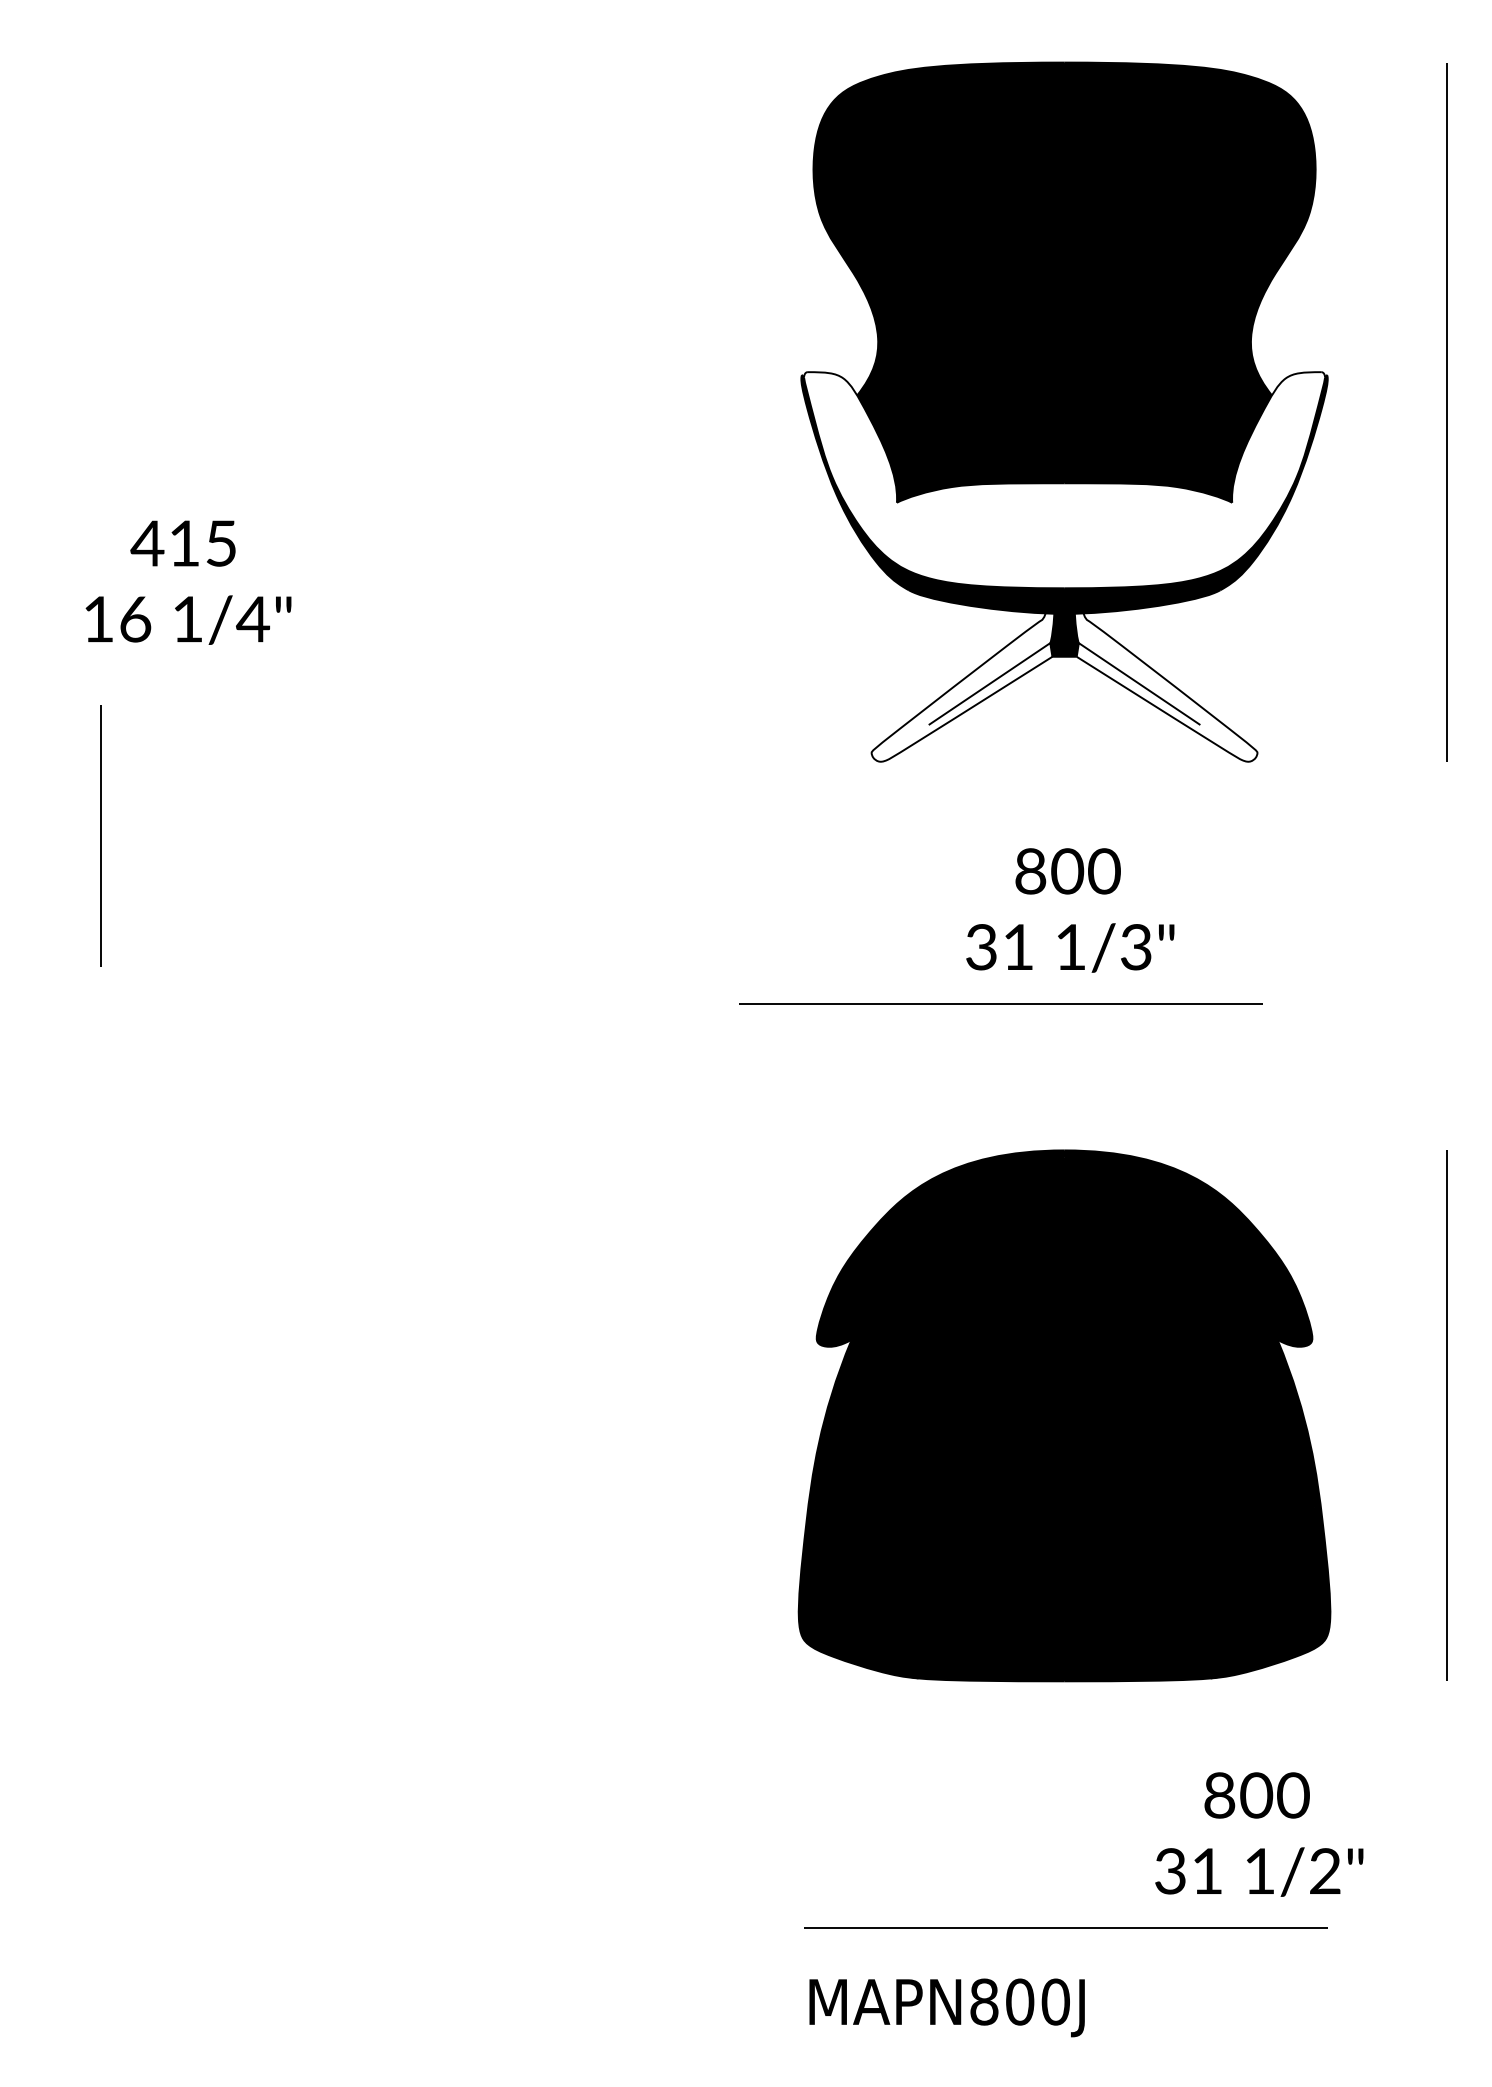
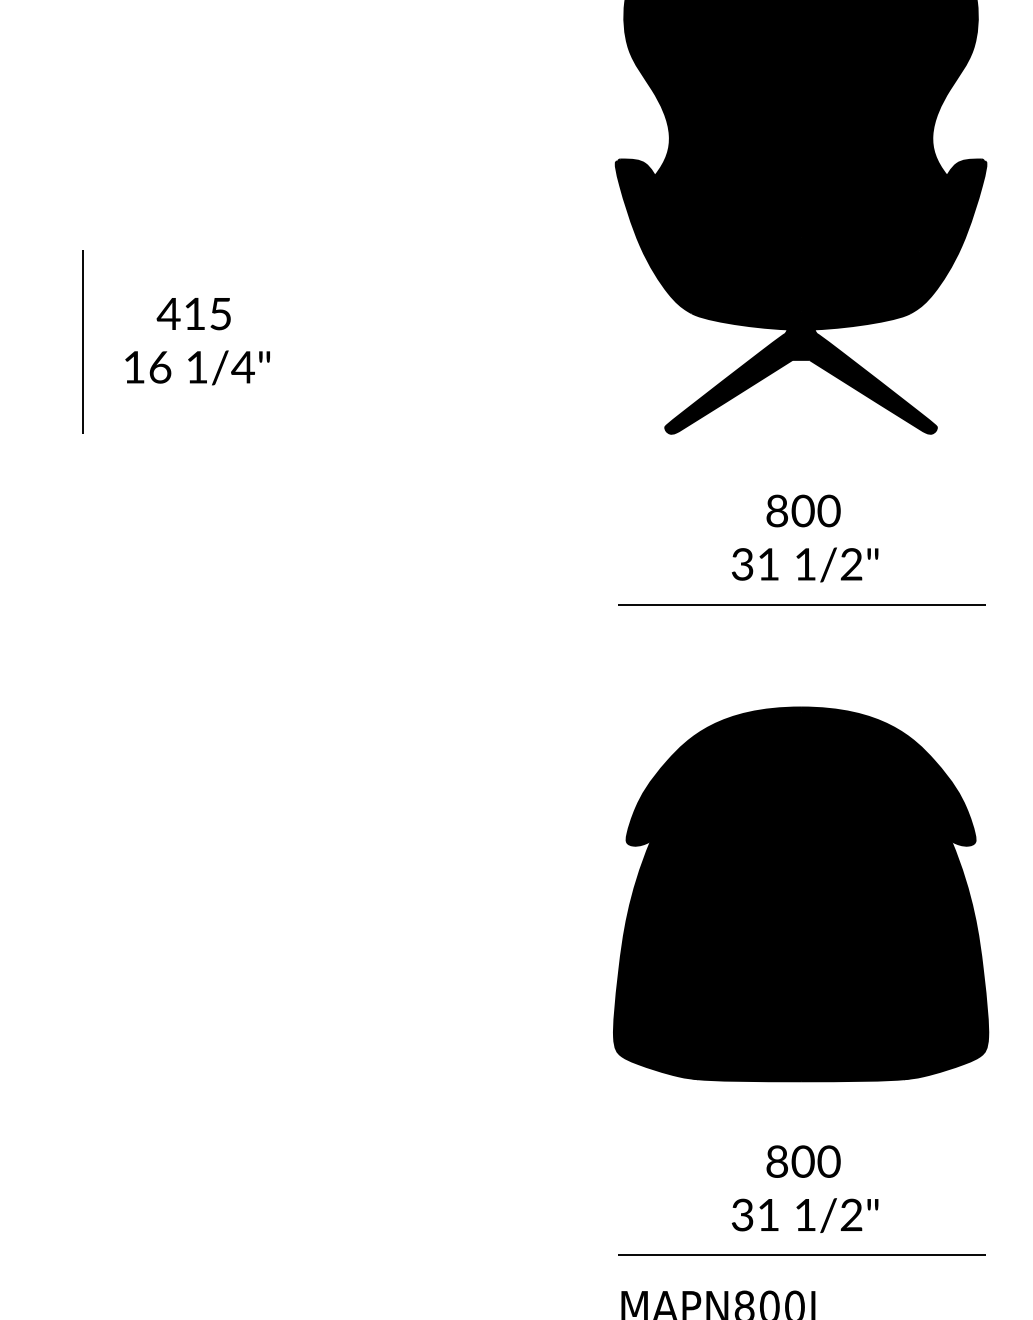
fill: (1064, 480) -> (801, 235), added
text: (188, 582) -> (197, 341), moved
fill: (962, 687) -> (729, 381), added
fill: (1165, 687) -> (872, 381), added
line: (100, 835) -> (82, 341), moved
text: (1136, 947) -> (851, 564), 1/3" -> 1/2"
line: (1000, 1003) -> (801, 604), moved
text: (1259, 1834) -> (805, 1189), moved

